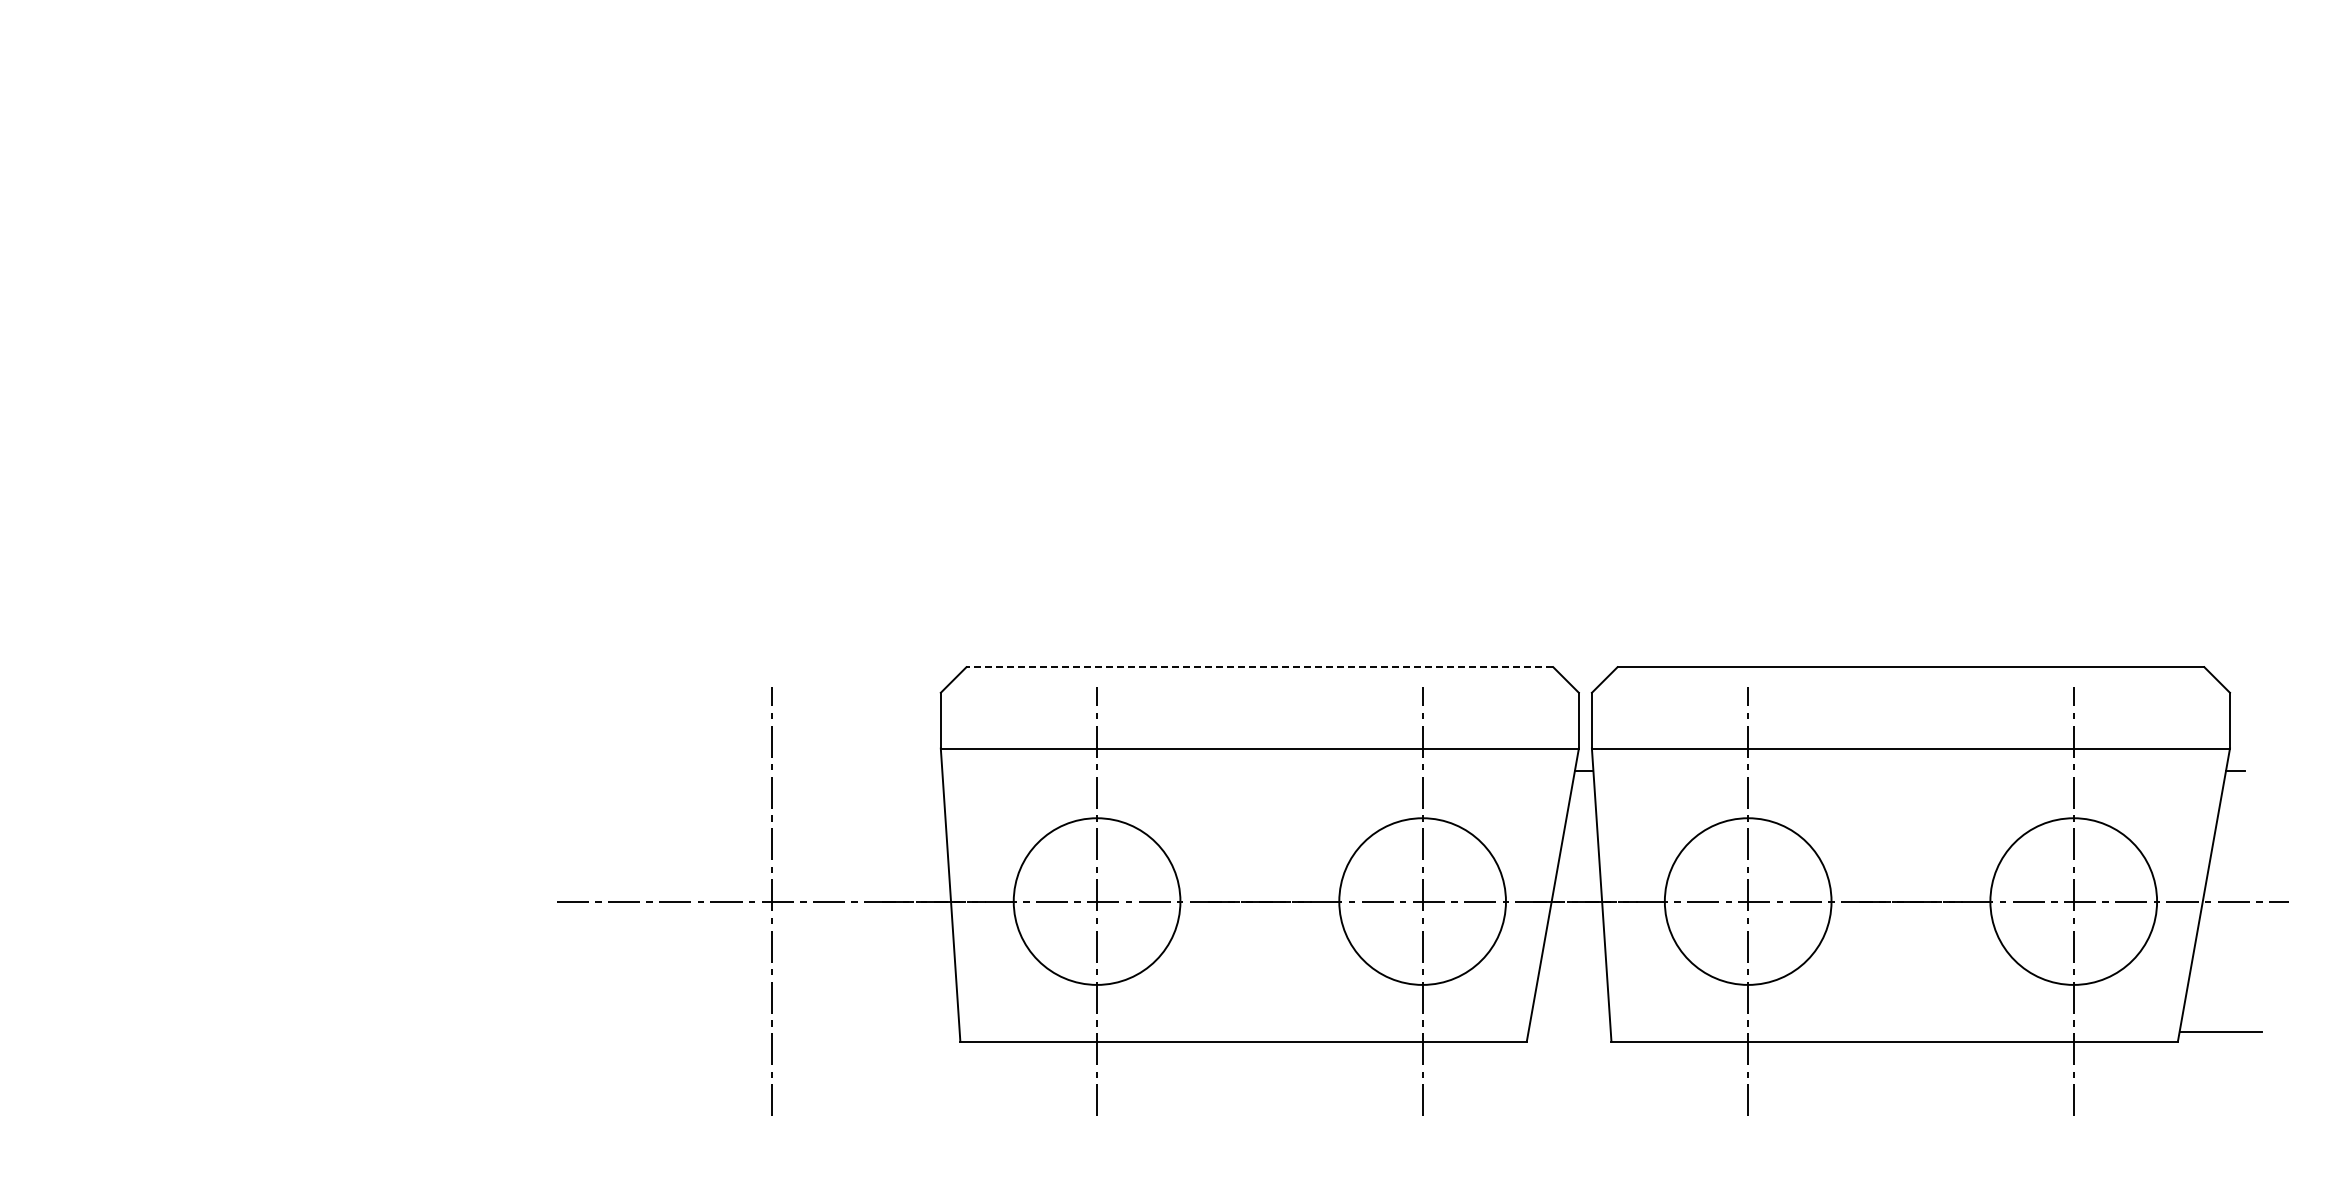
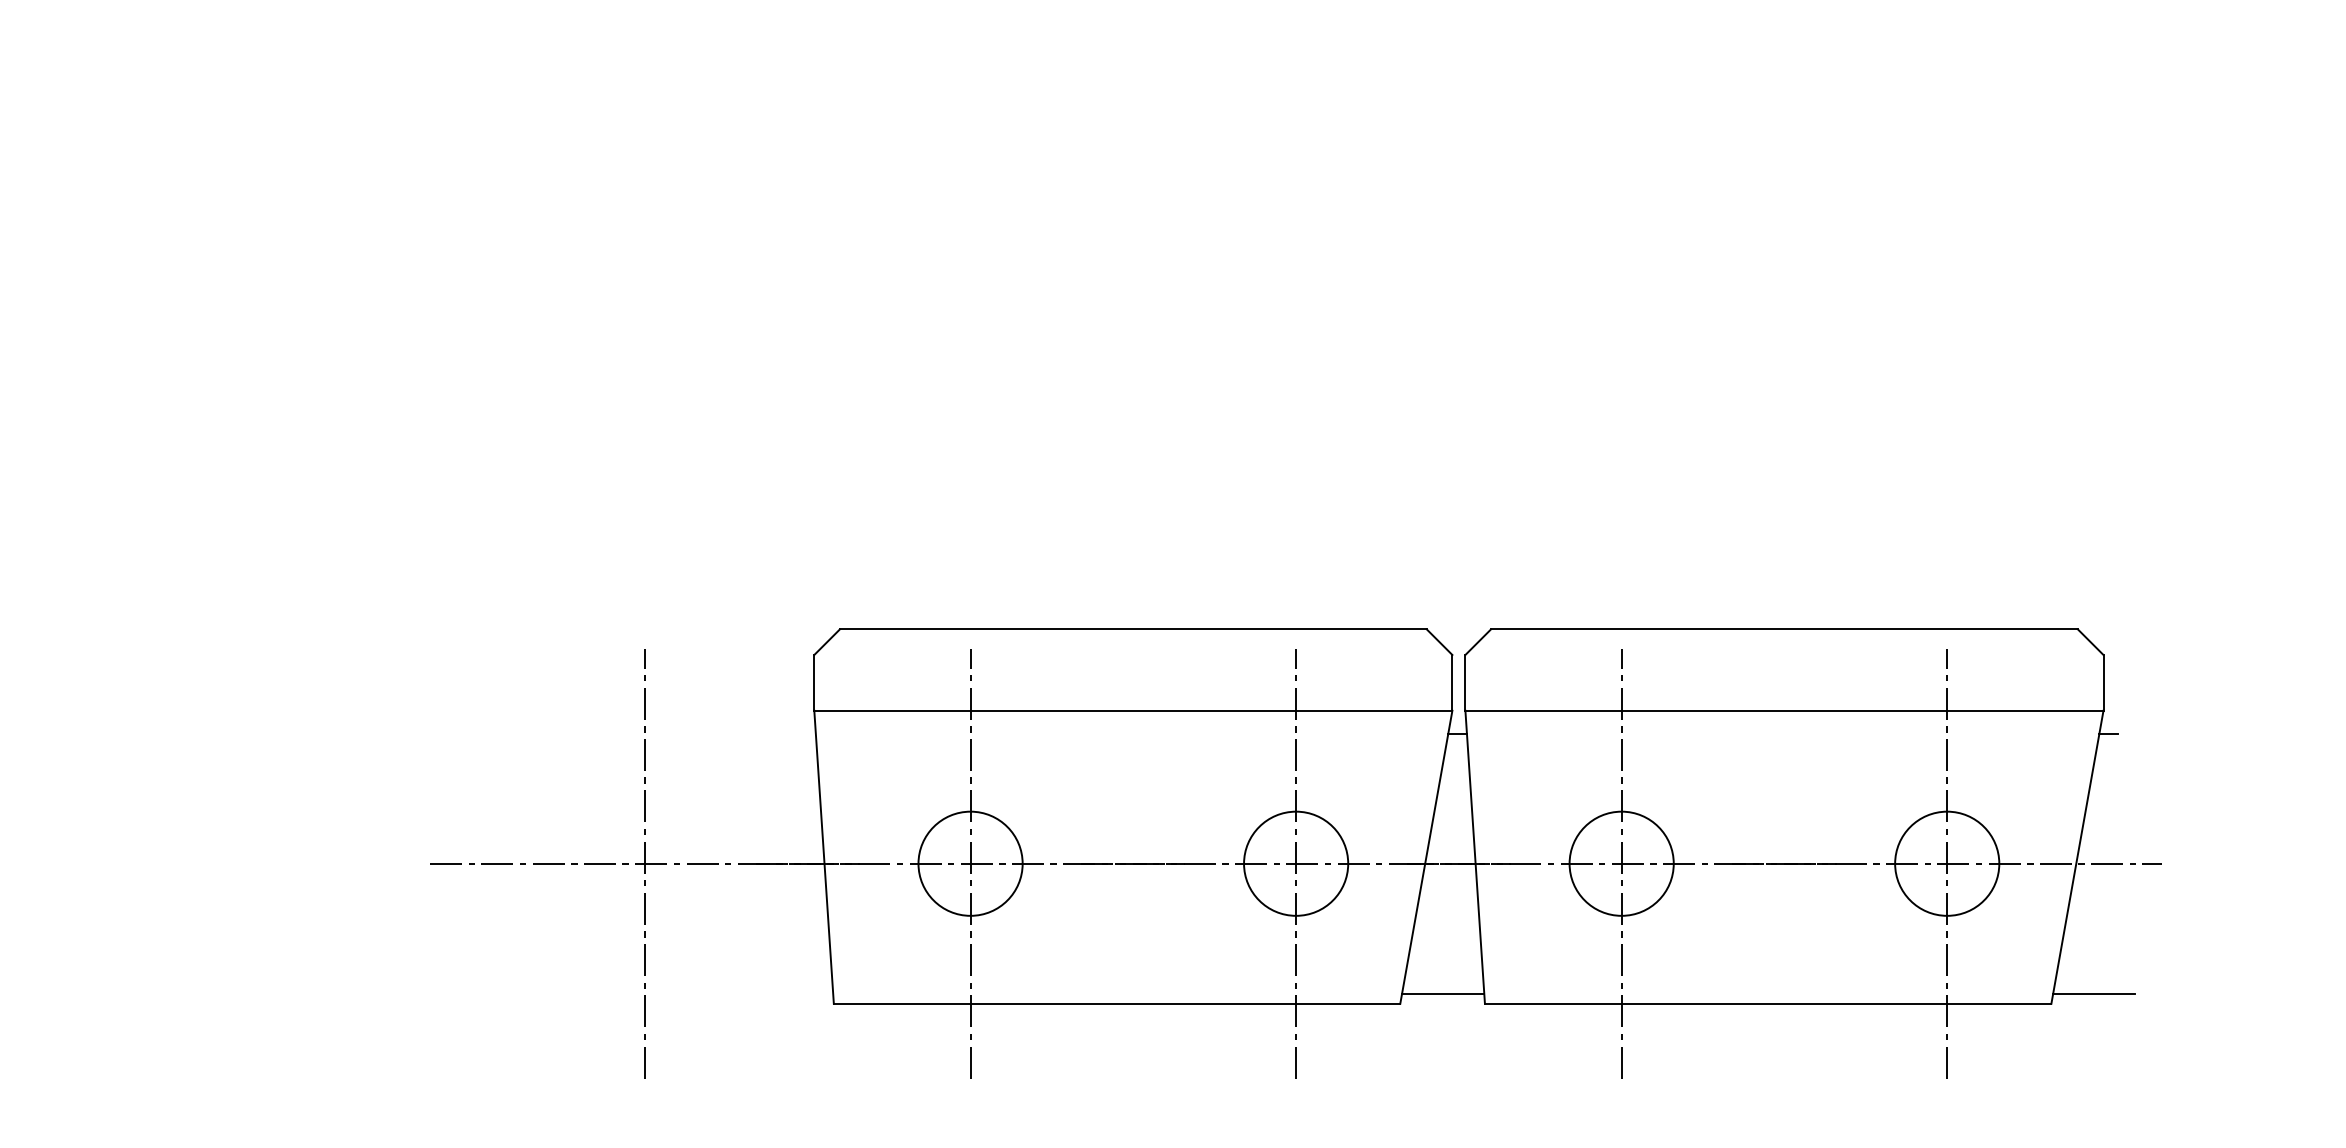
line: (1259, 667) -> (1132, 629), dashed -> solid
circle: (1097, 901) -> (970, 863), size x0.62
circle: (1422, 901) -> (1295, 863), size x0.62
circle: (1748, 901) -> (1621, 863), size x0.62
circle: (2073, 901) -> (1946, 863), size x0.62
line: (1569, 1031) -> (1442, 993), added

